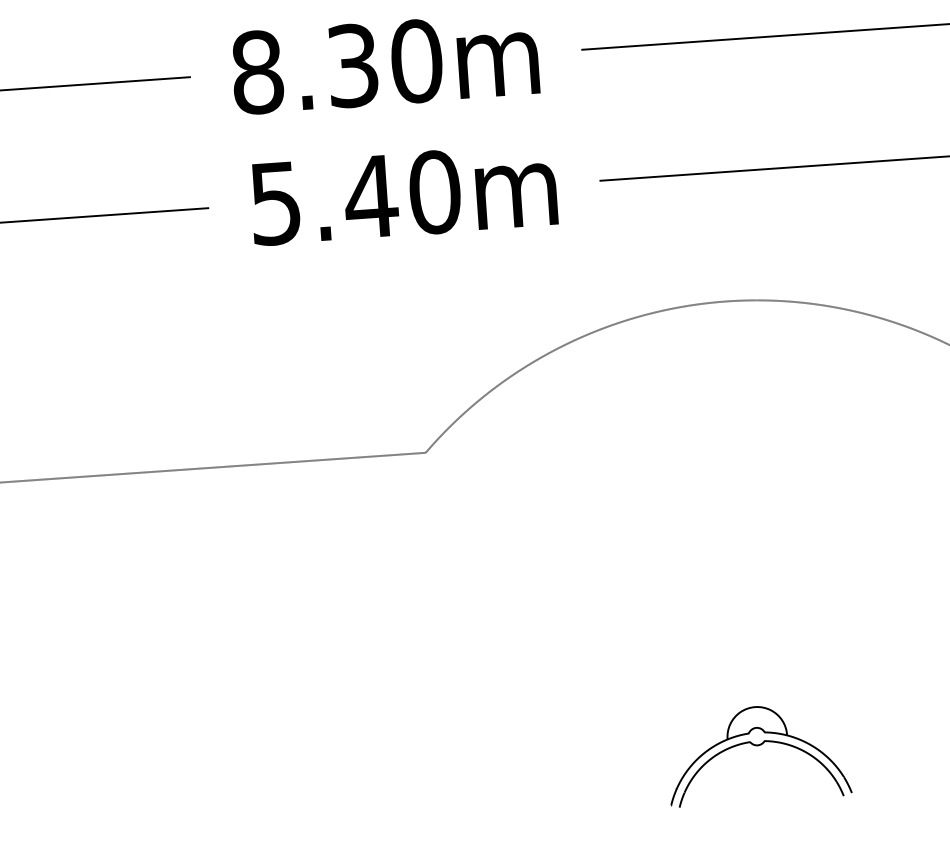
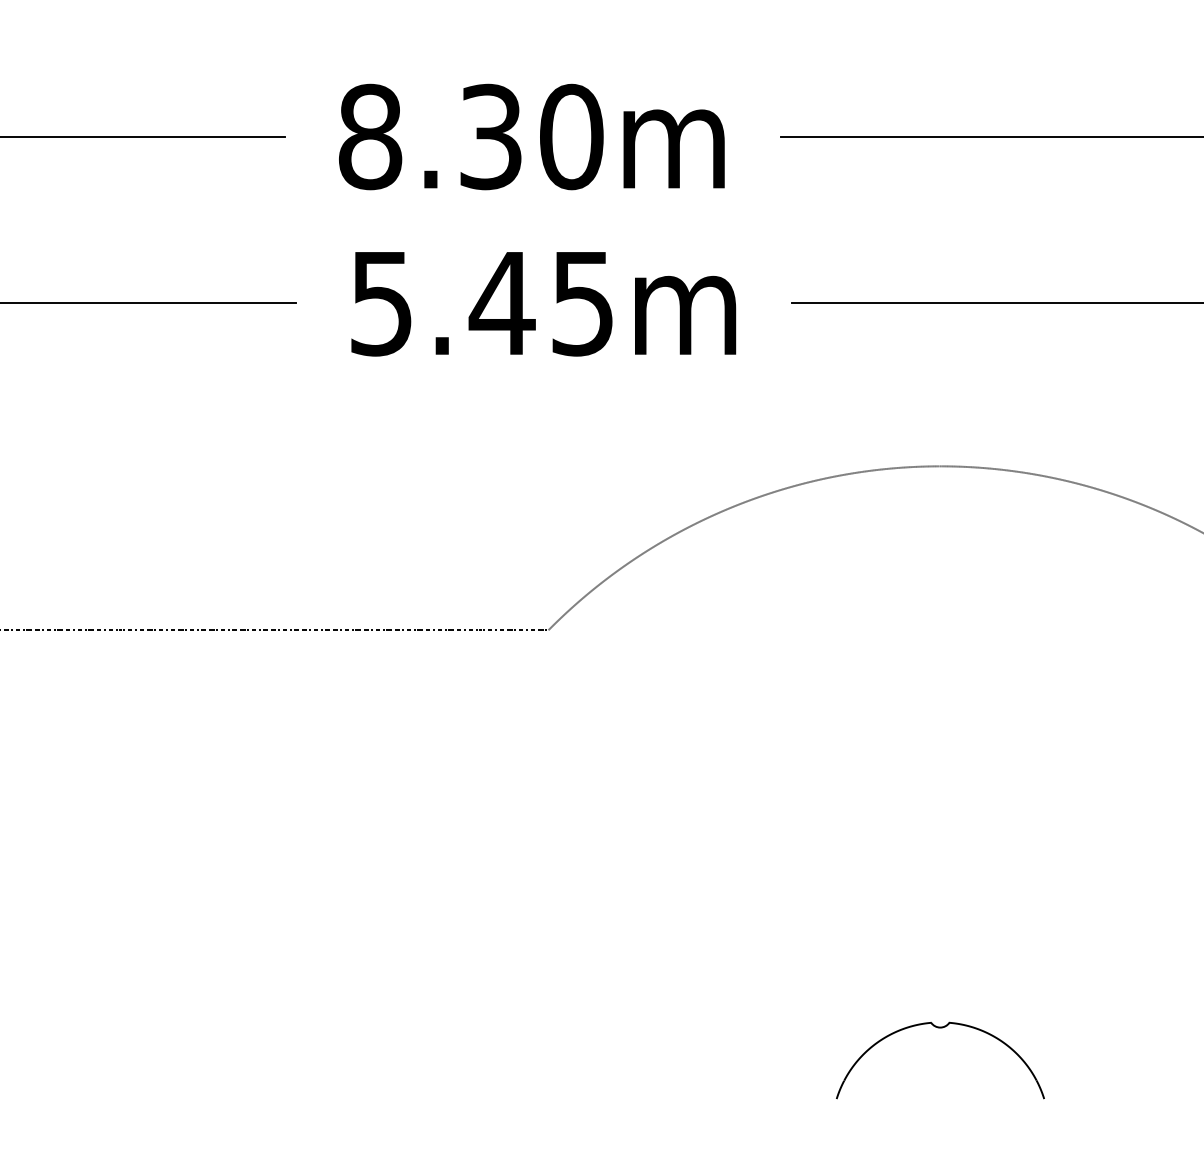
text: (435, 192) -> (583, 303), 5.40m -> 5.45m
part: (764, 732) -> (949, 1012), removed

